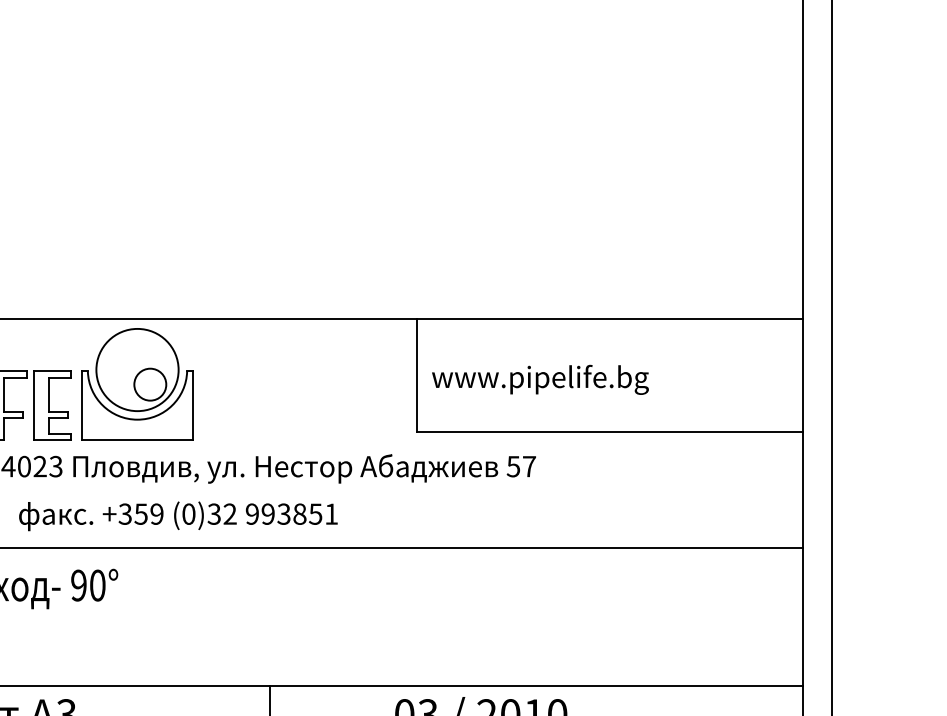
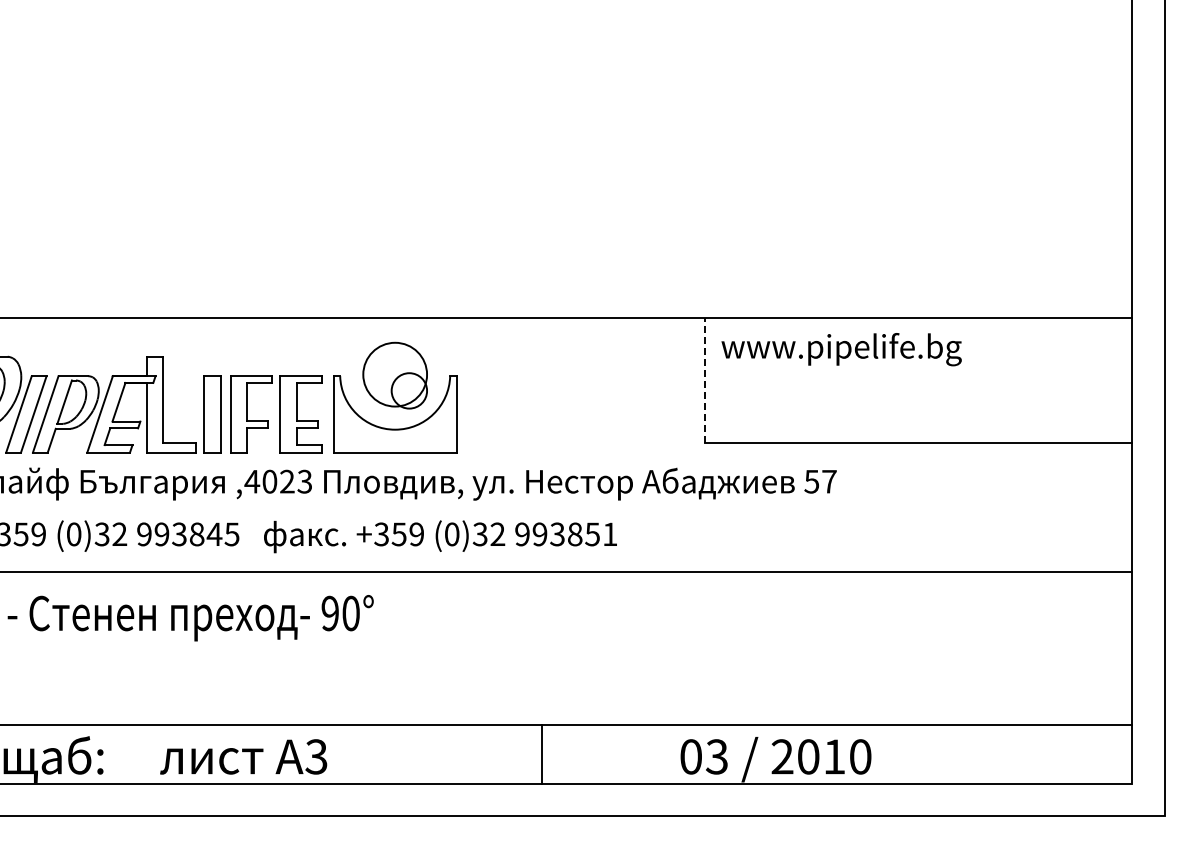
circle: (136, 369) -> (394, 374), size x0.7
line: (416, 375) -> (704, 380), solid -> dashed
text: (540, 379) -> (841, 349), moved

